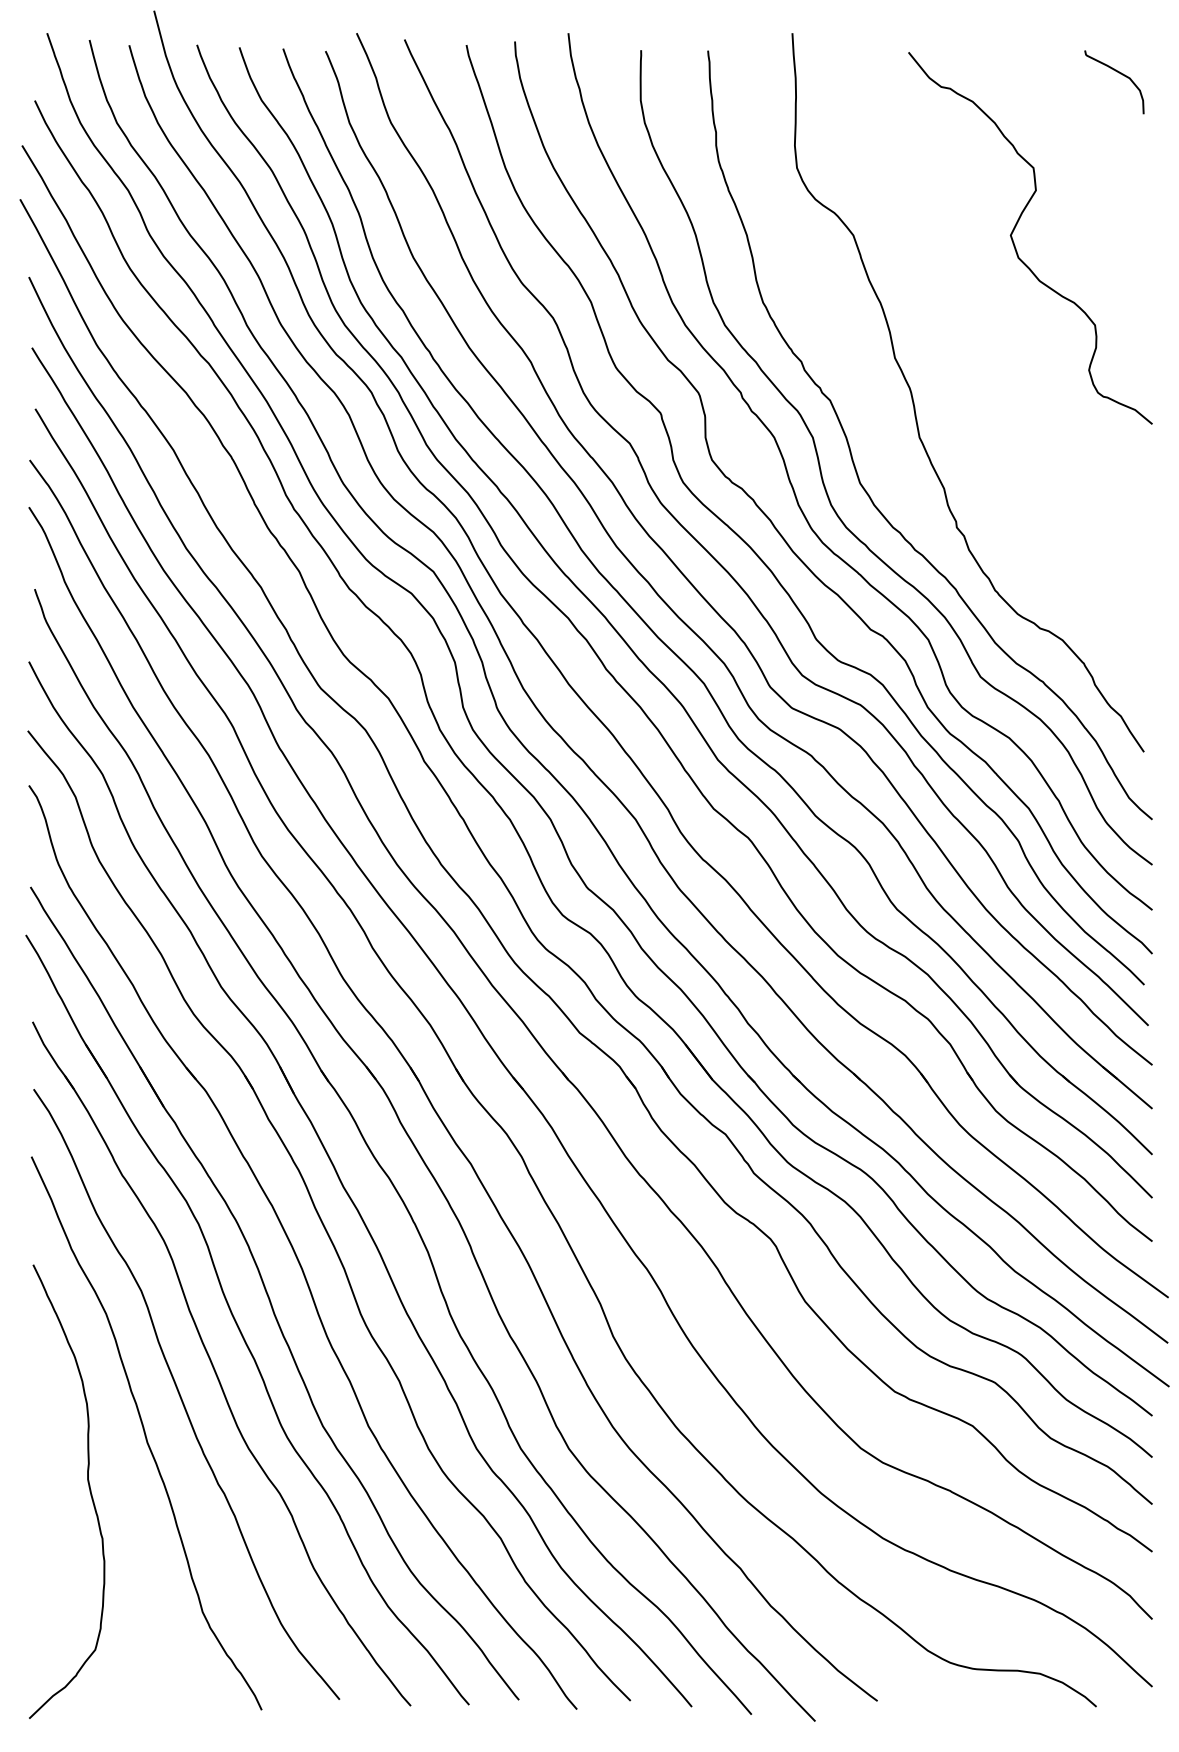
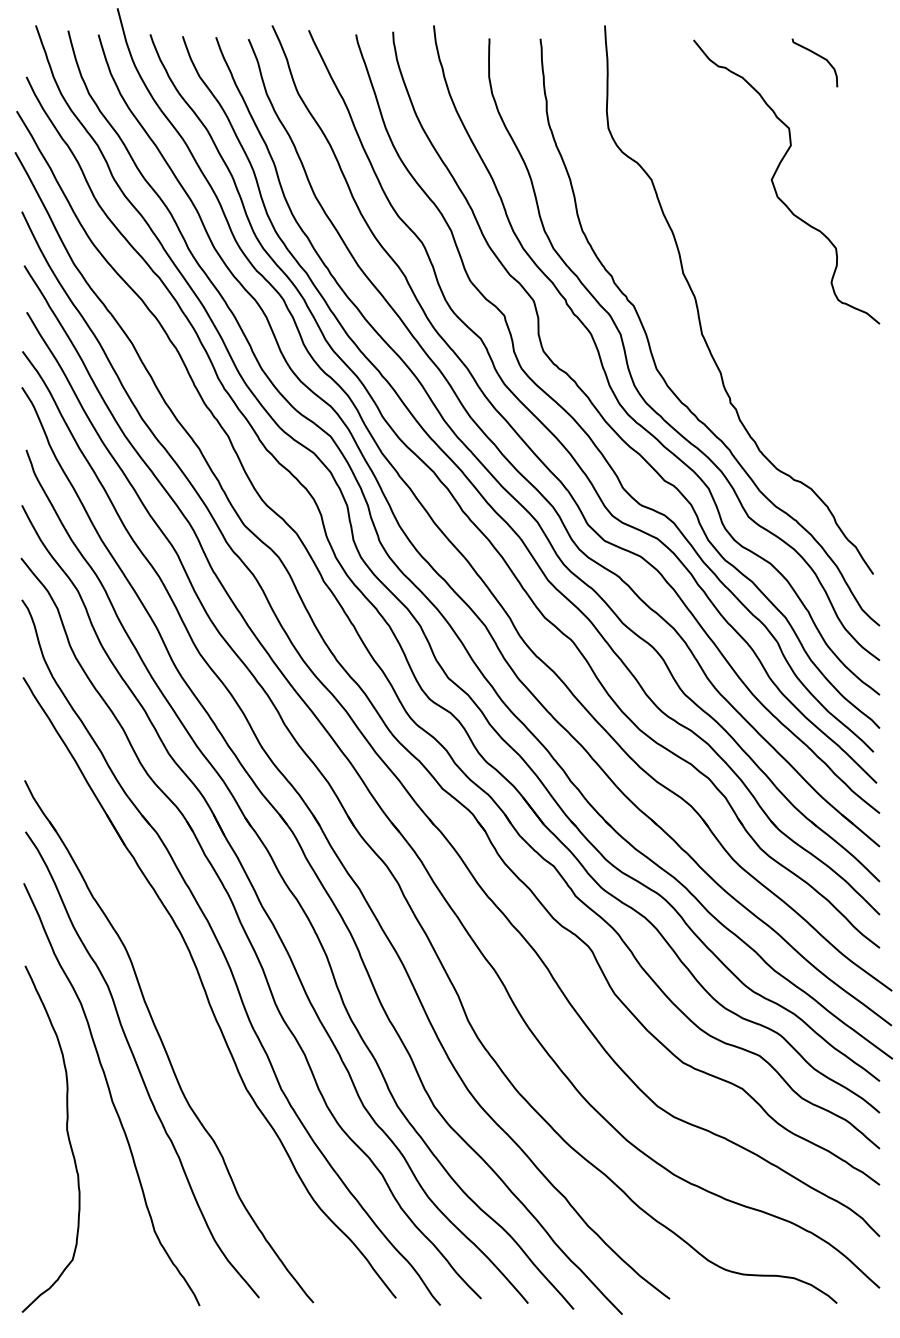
curve: (1118, 73) -> (818, 56), moved
part: (237, 1322) -> (181, 1009), removed

